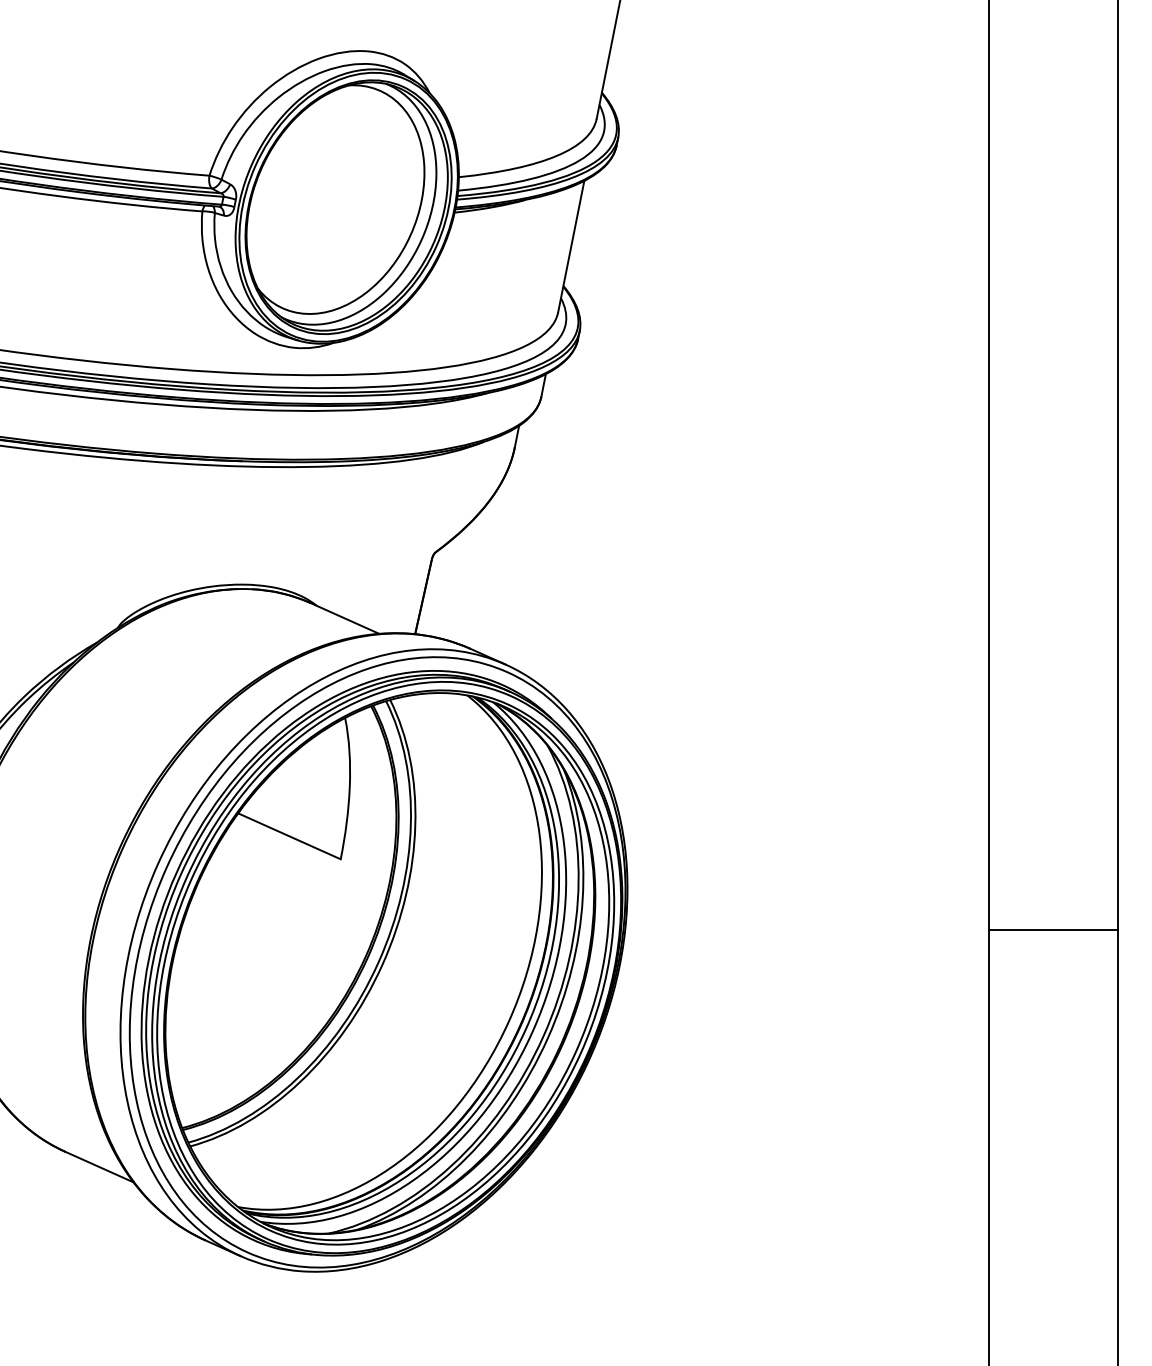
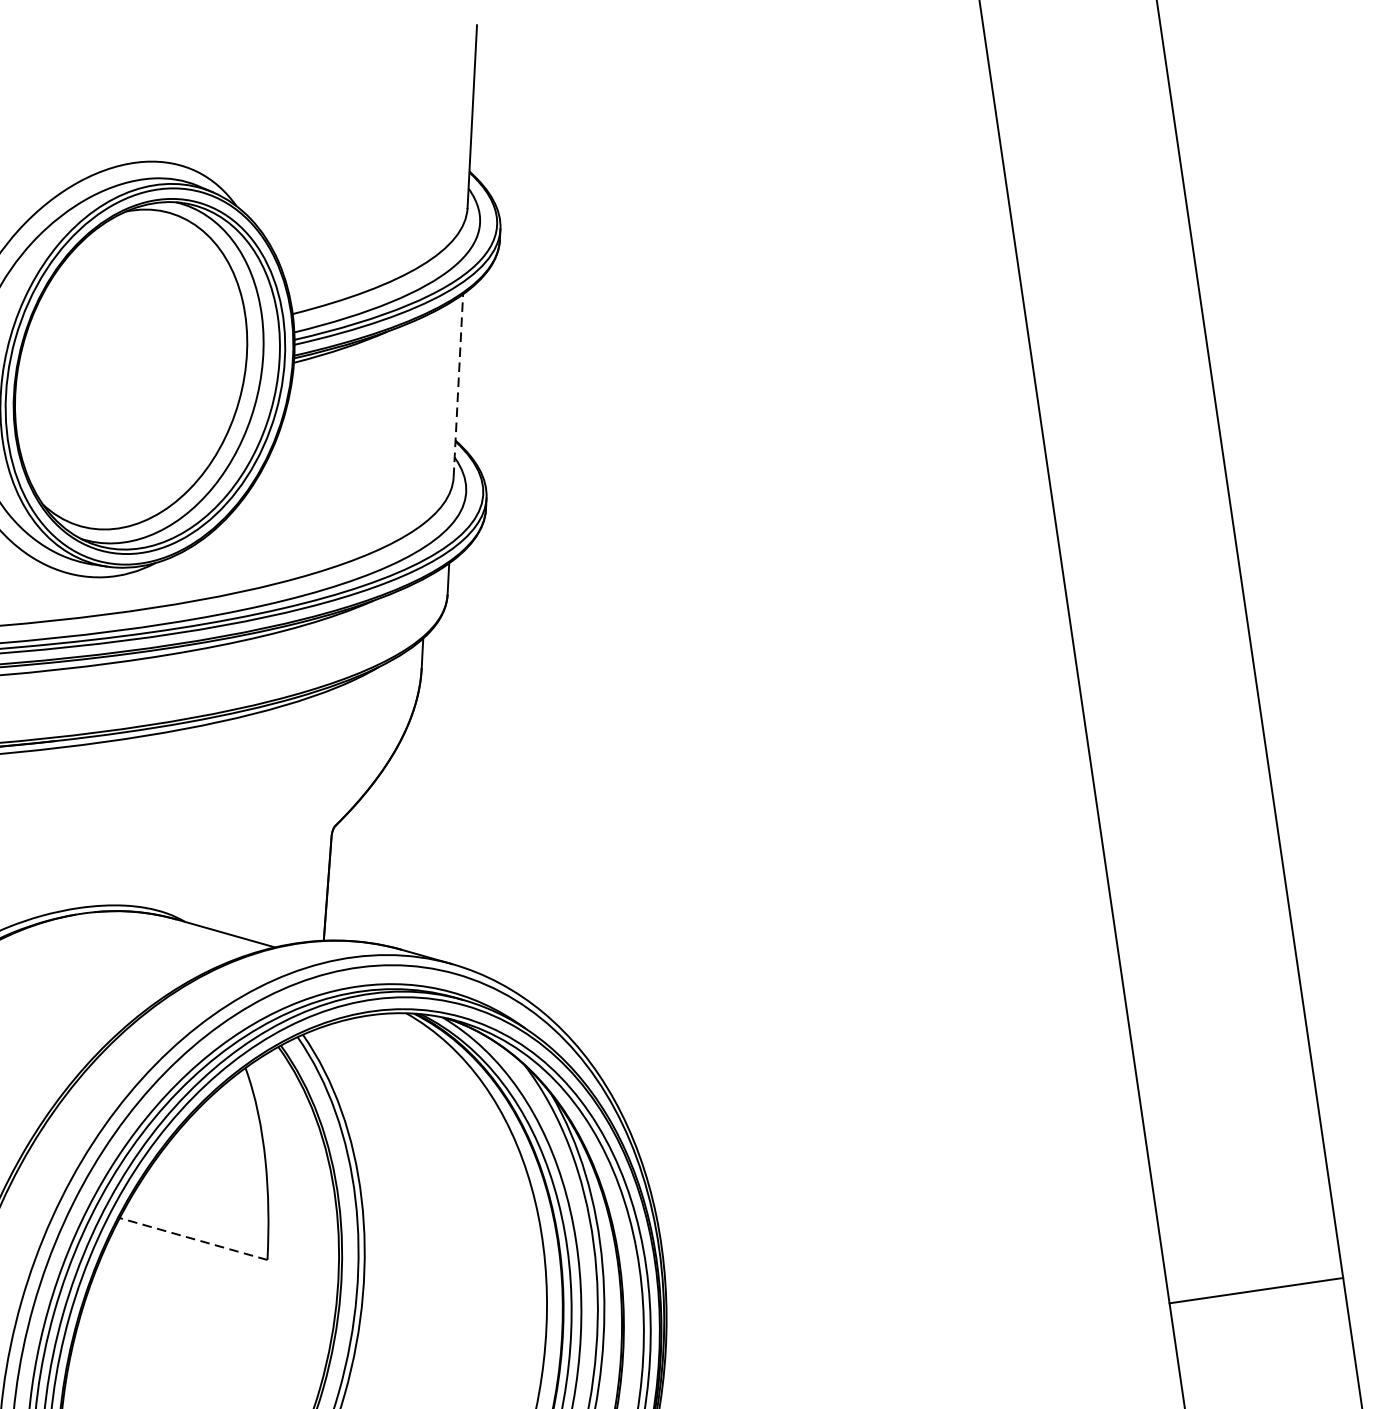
line: (571, 246) -> (458, 385), solid -> dashed
line: (289, 836) -> (193, 1239), solid -> dashed
line: (1053, 929) -> (1256, 1290), moved

